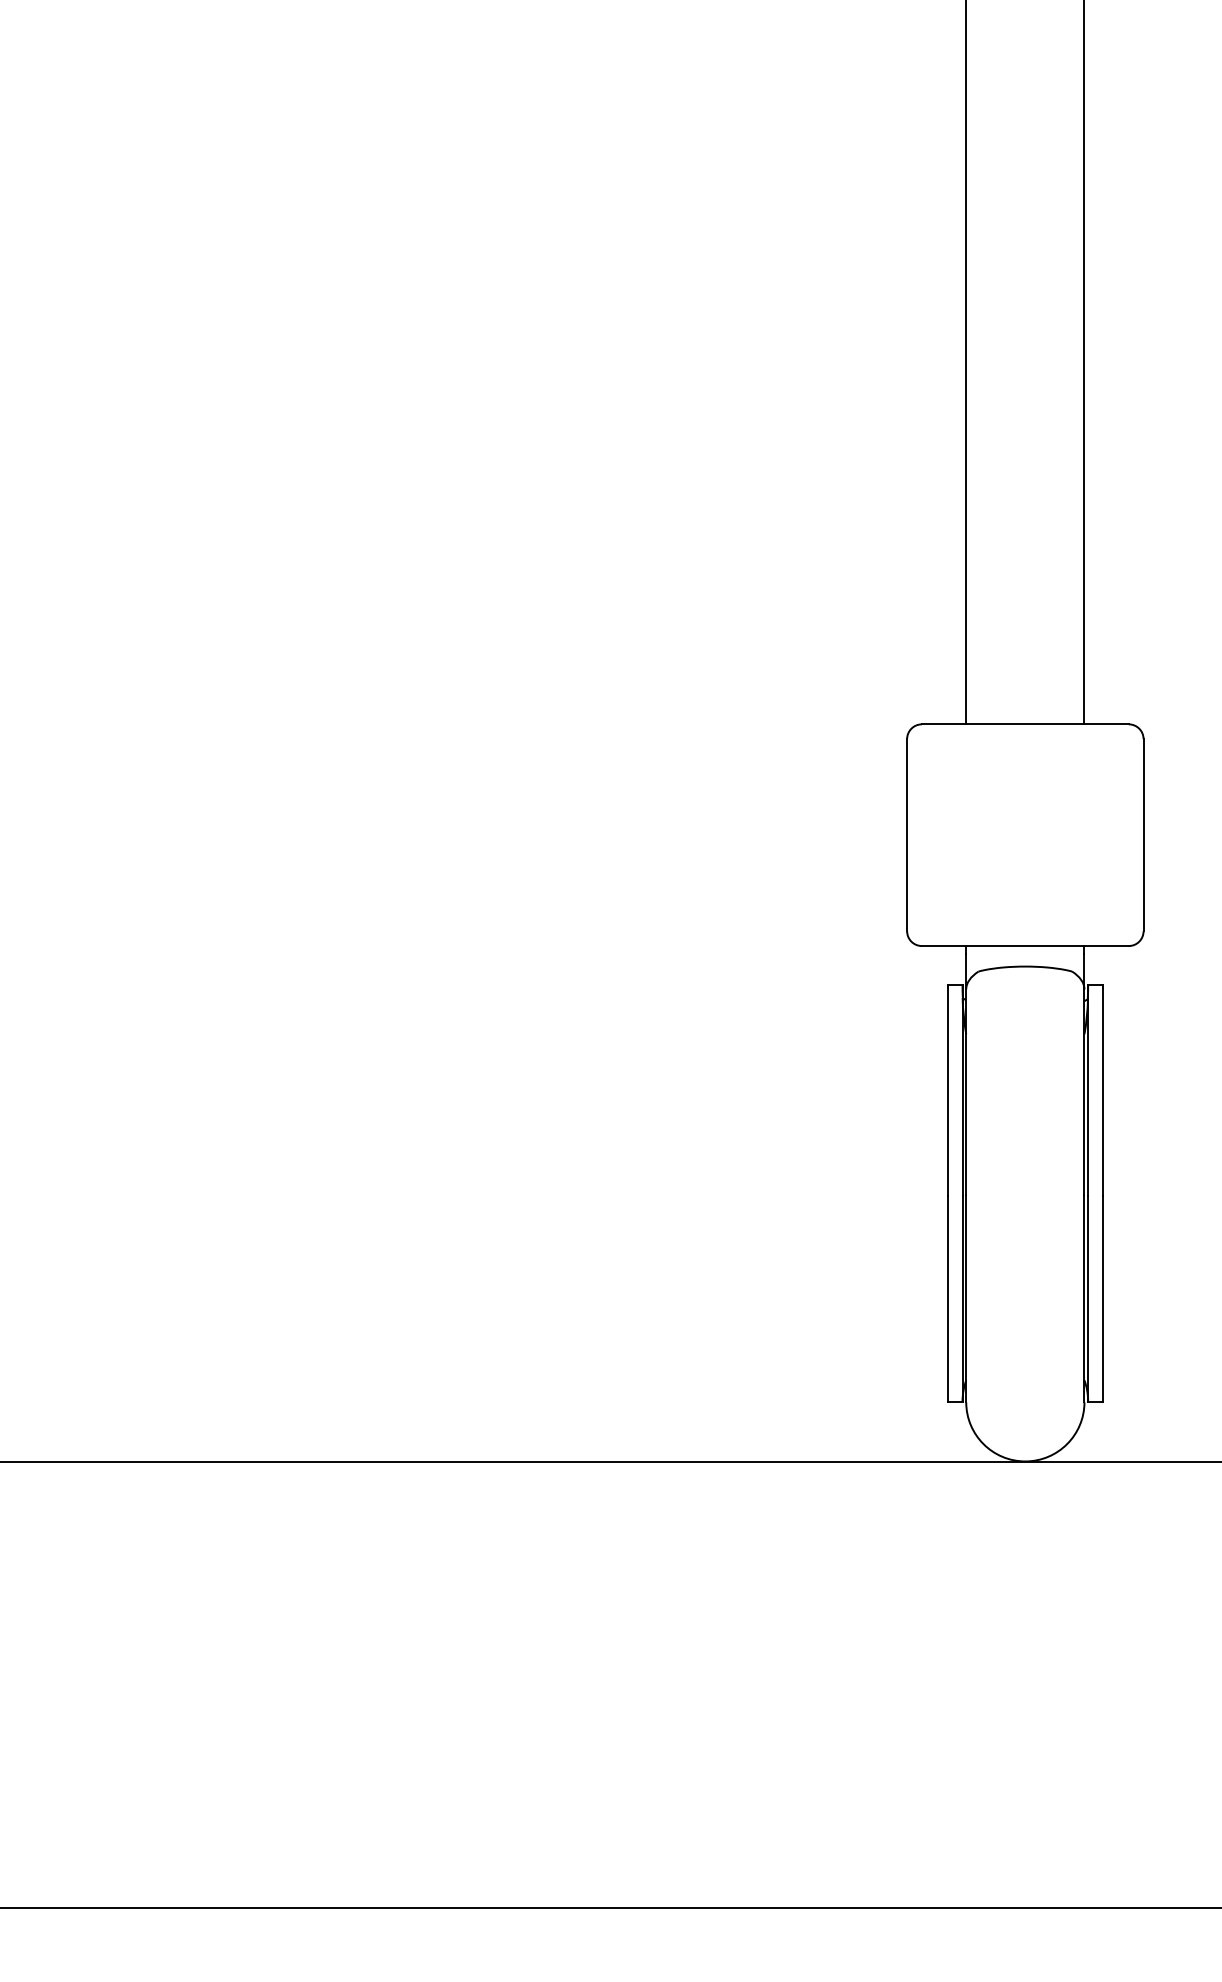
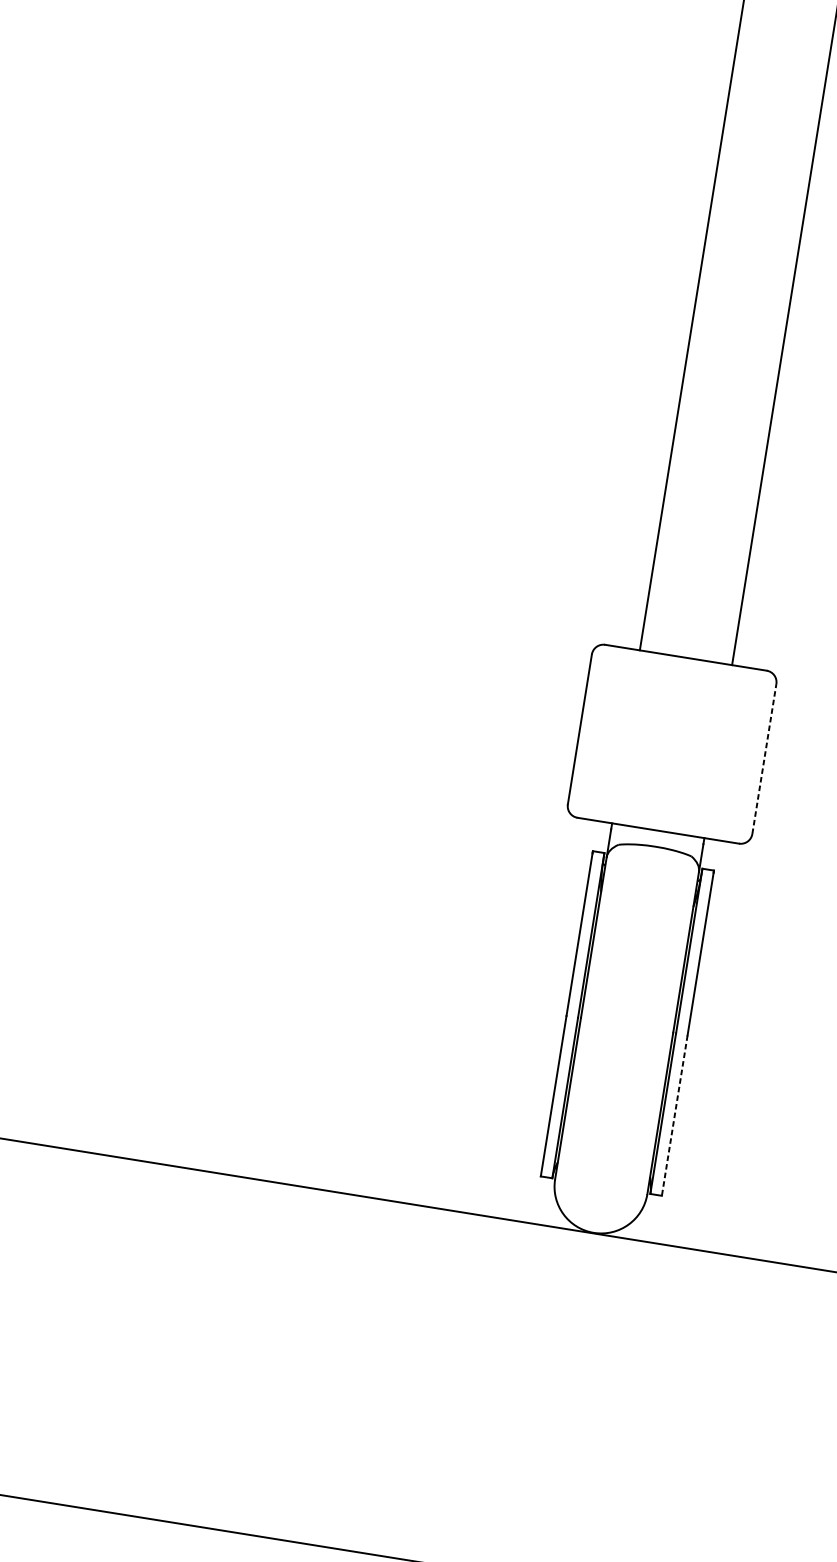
line: (1143, 834) -> (764, 758), solid -> dashed
line: (1102, 1298) -> (674, 1115), solid -> dashed

